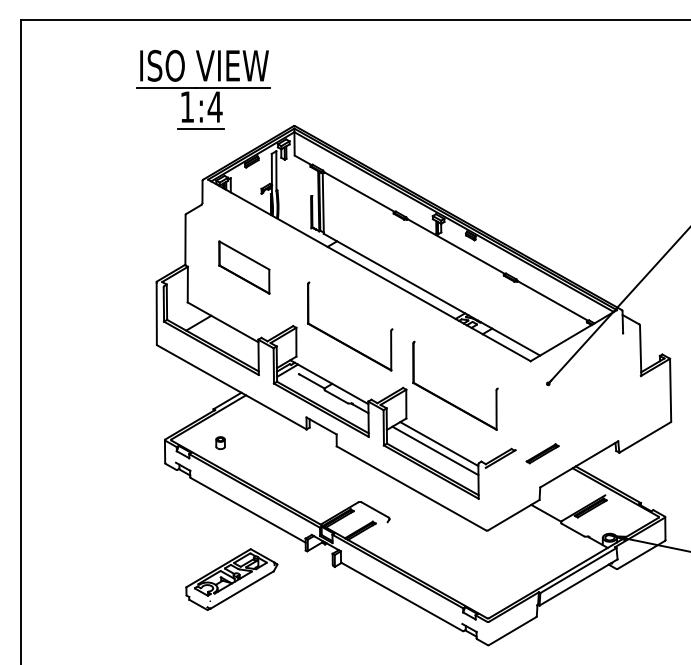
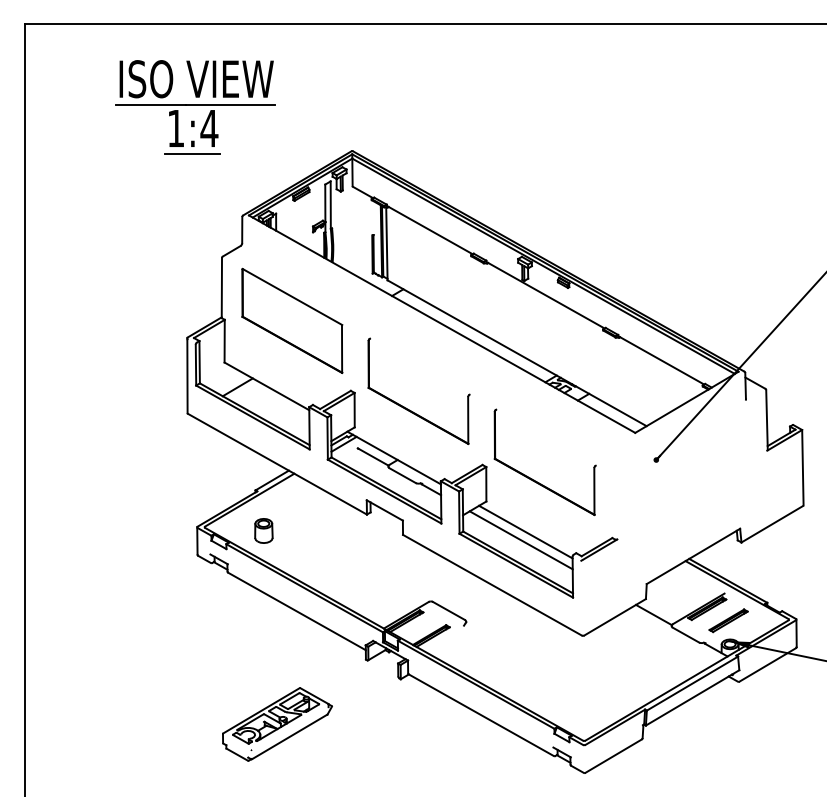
part: (203, 89) -> (195, 107), moved
part: (244, 267) -> (292, 320), size x1.67
part: (220, 442) -> (263, 530), size x1.67
part: (542, 453) -> (728, 620), moved
part: (231, 579) -> (277, 724), moved

